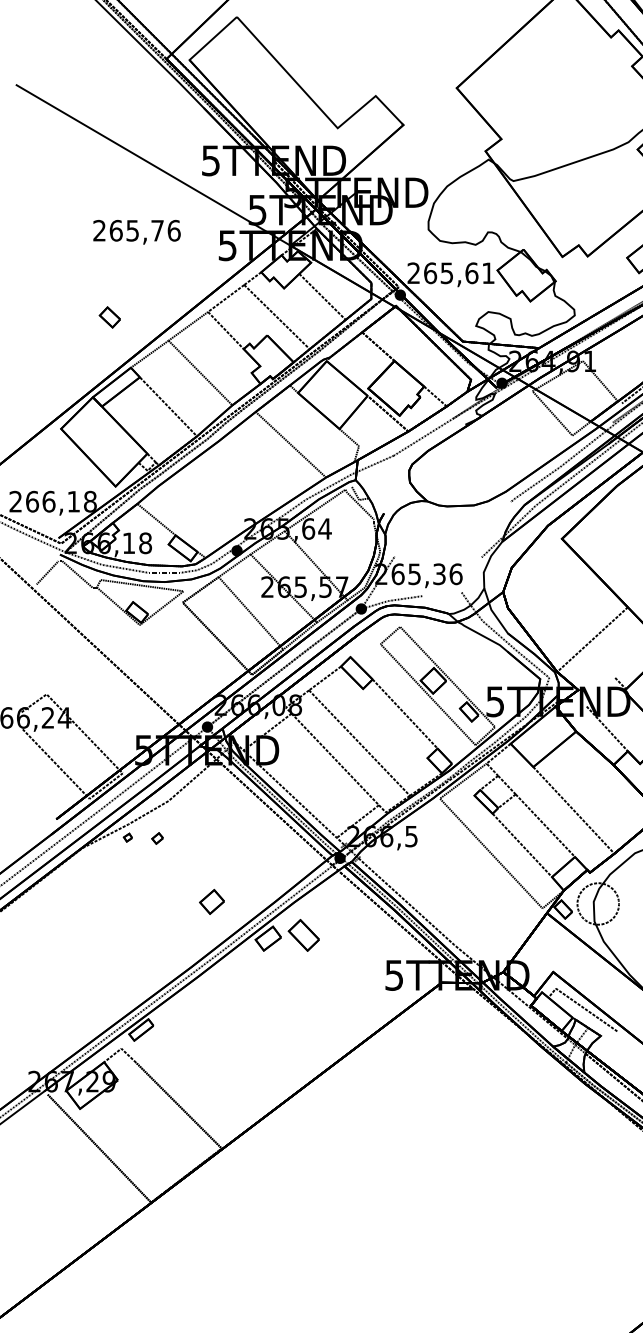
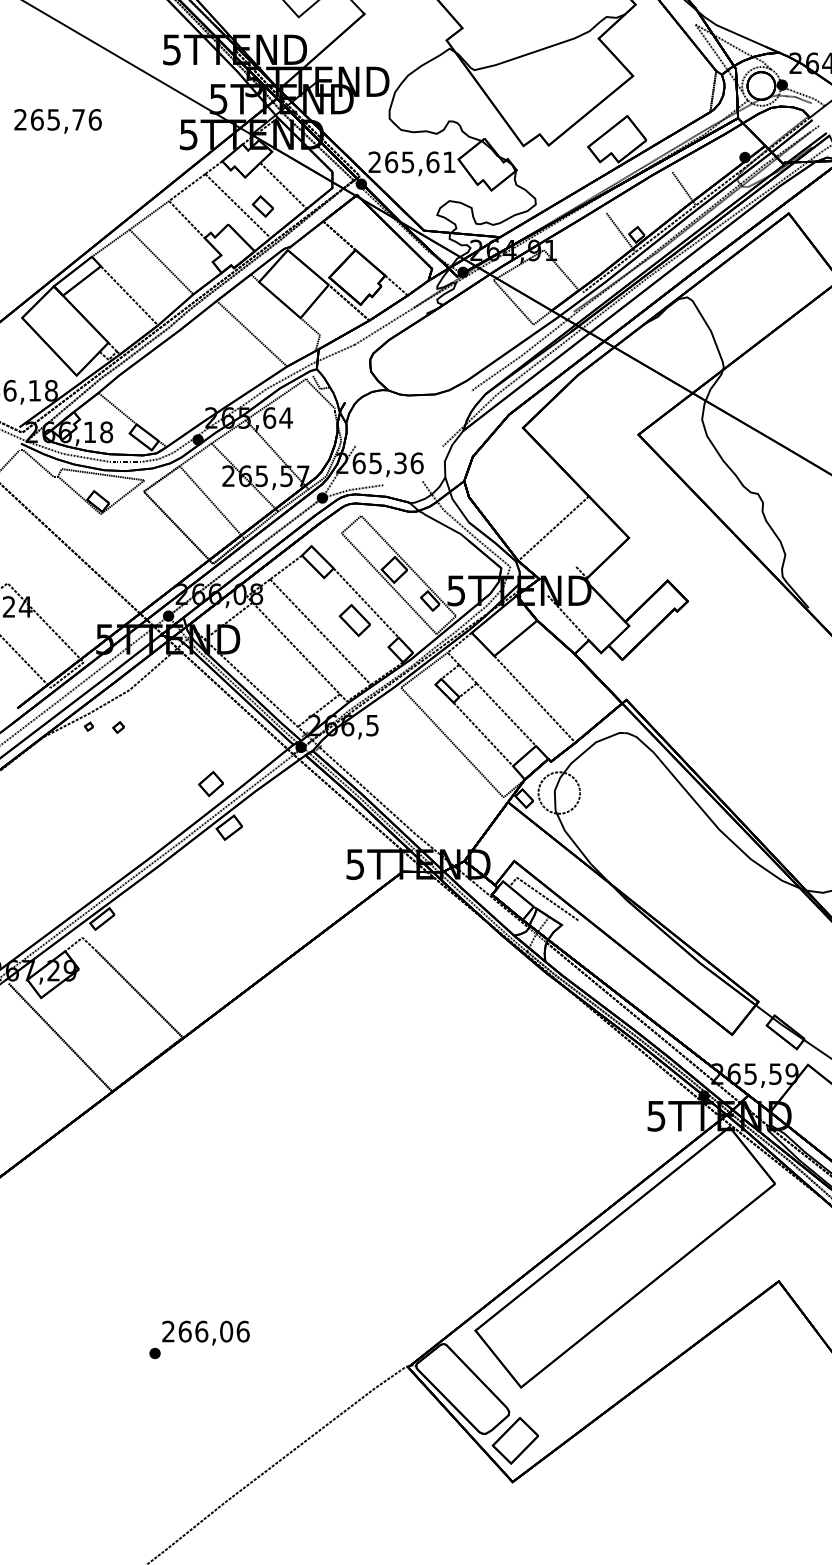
text: (136, 232) -> (57, 121), moved
part: (109, 317) -> (262, 206), moved
part: (211, 901) -> (210, 783), moved
part: (303, 935) -> (354, 620), moved

